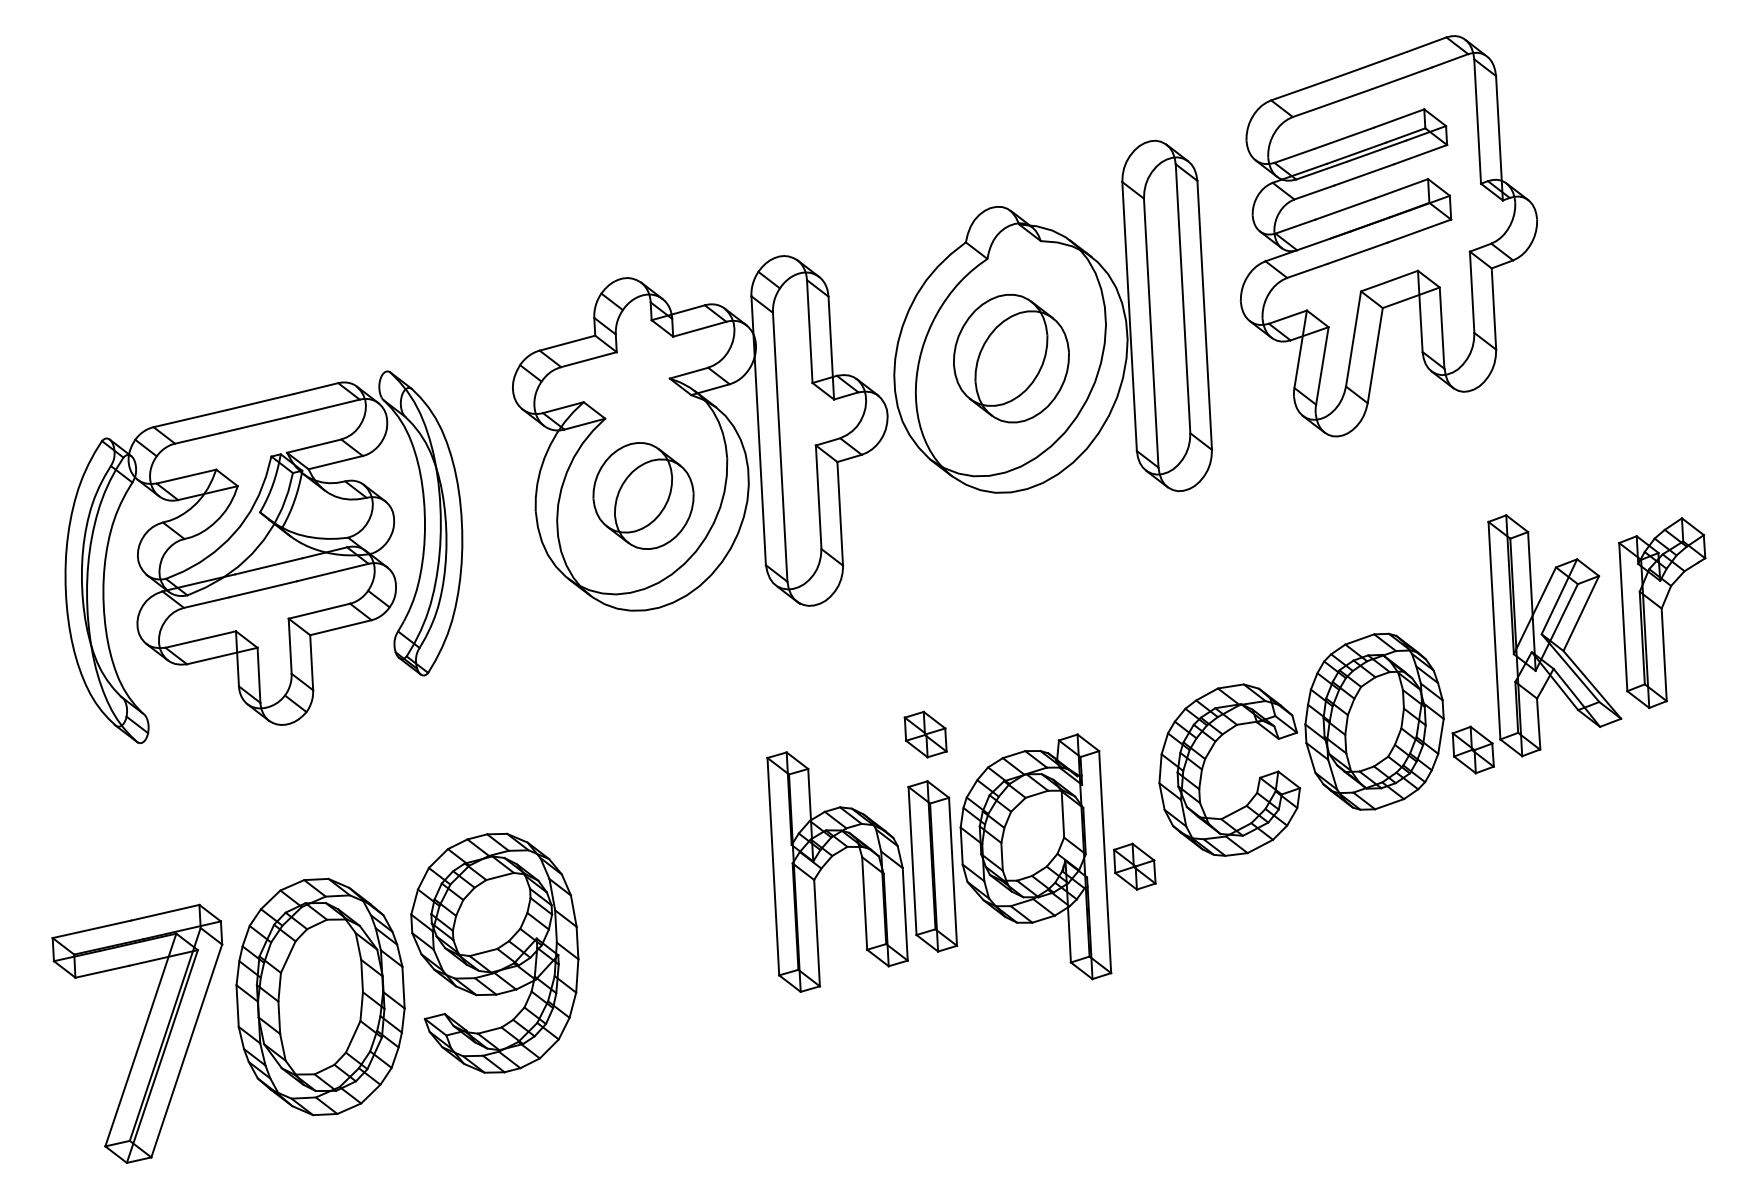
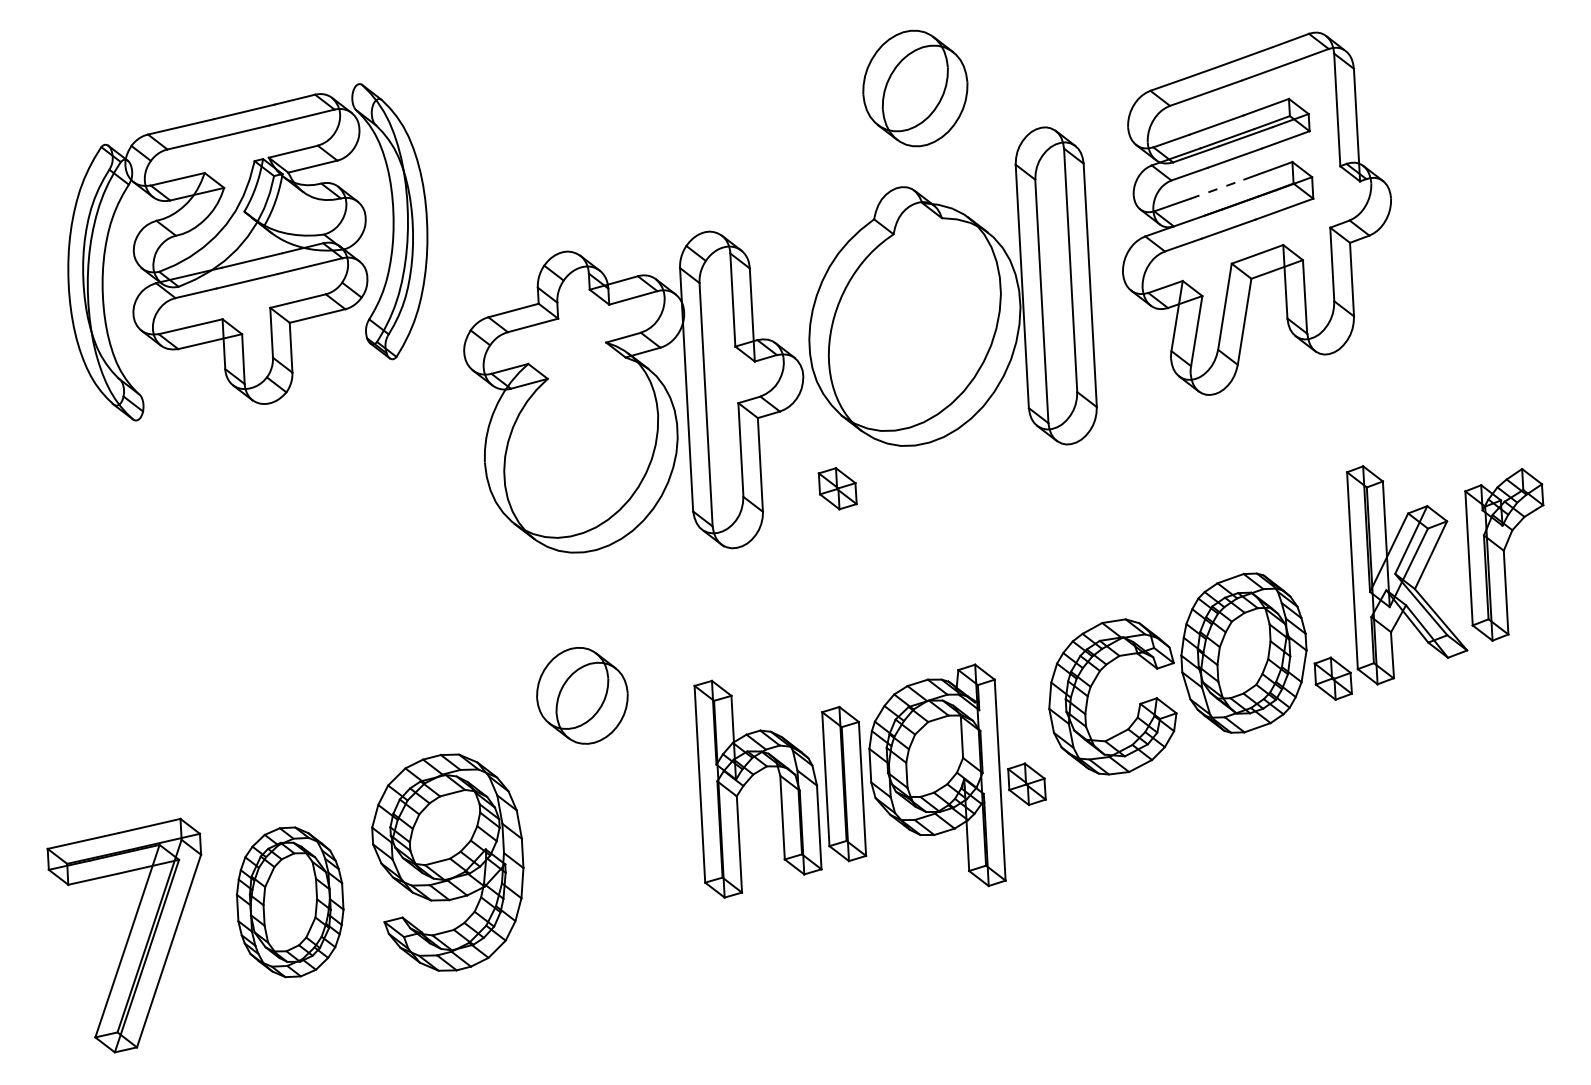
line: (1345, 209) -> (1217, 189), solid -> dashed
part: (1011, 358) -> (915, 88), moved
part: (643, 495) -> (582, 695), moved
part: (263, 557) -> (247, 252), moved
part: (925, 734) -> (837, 488), moved
part: (320, 997) -> (290, 902), size x0.7

